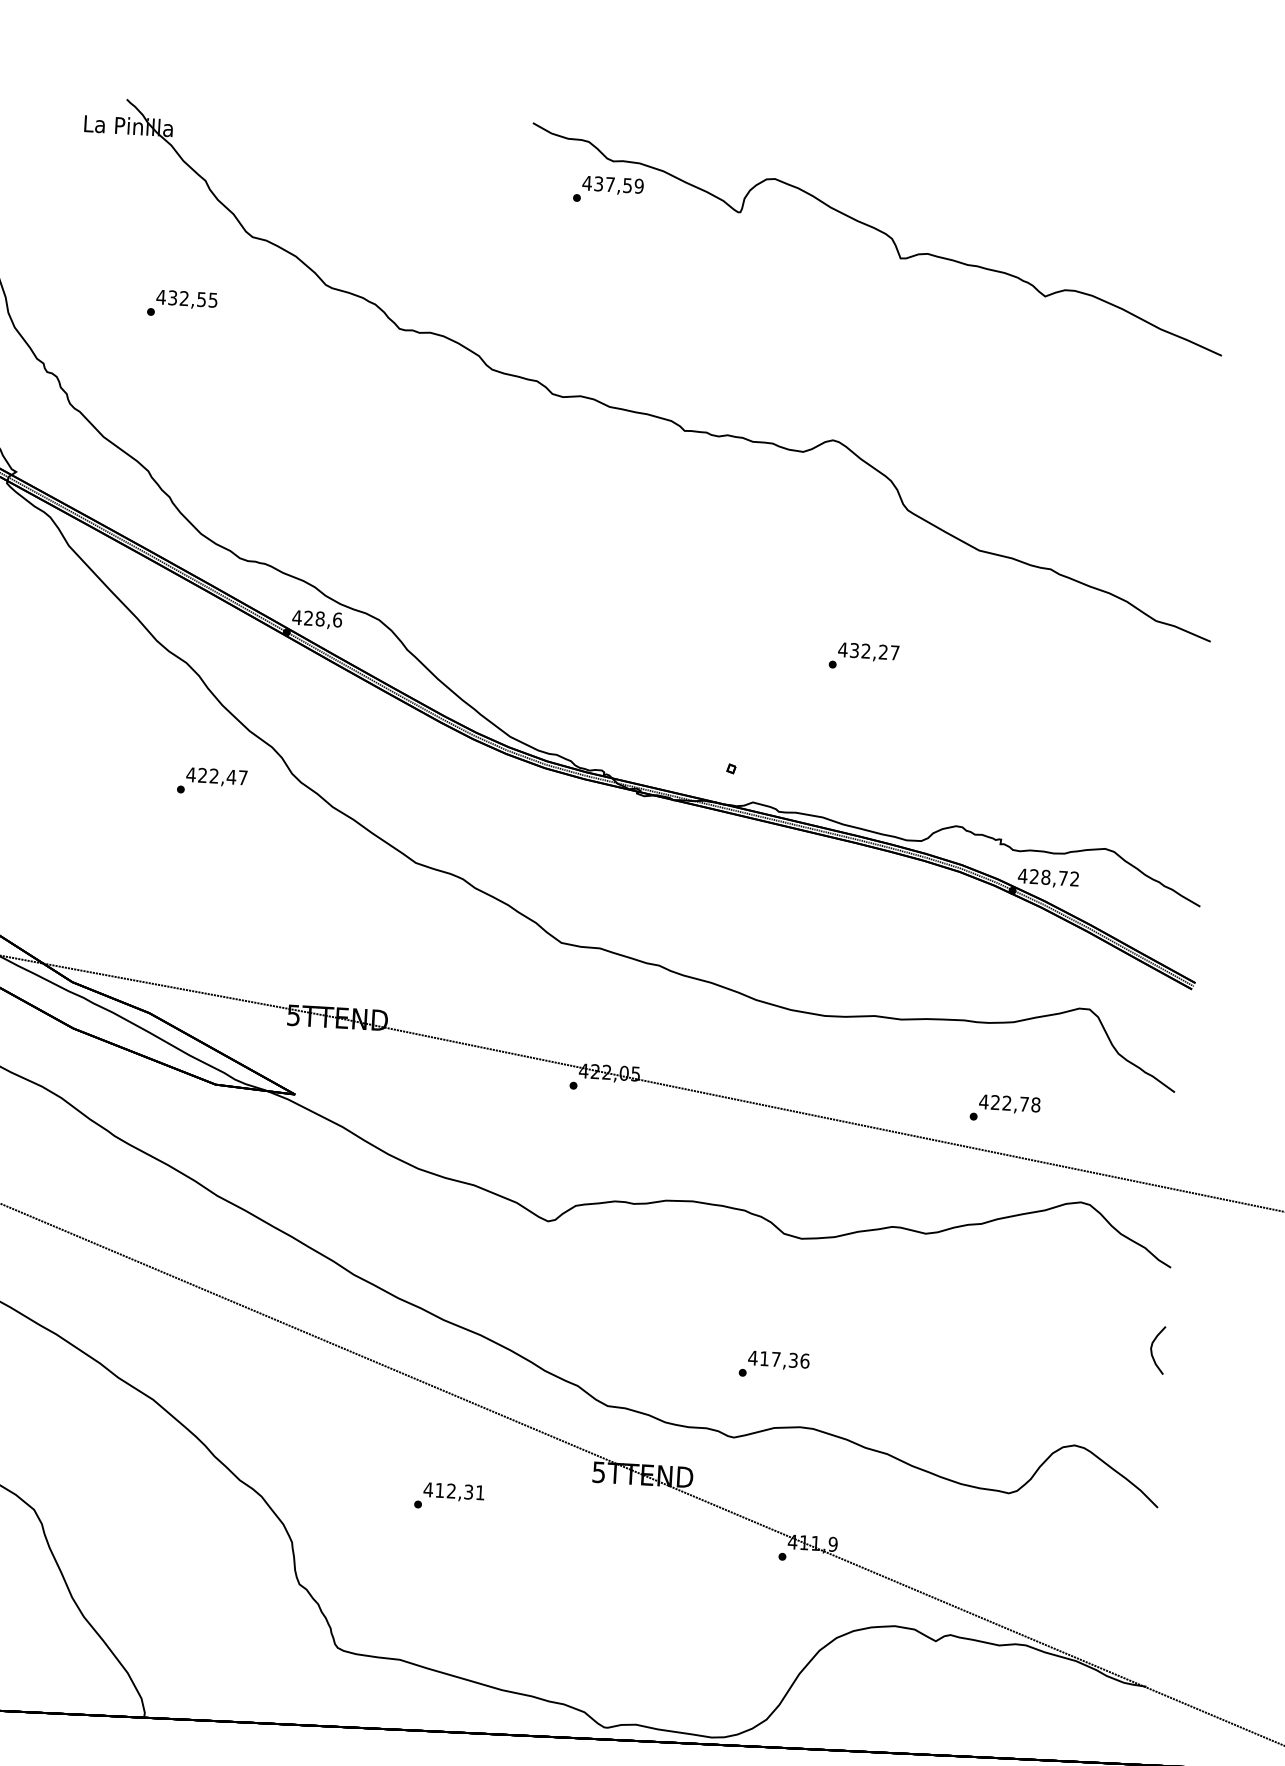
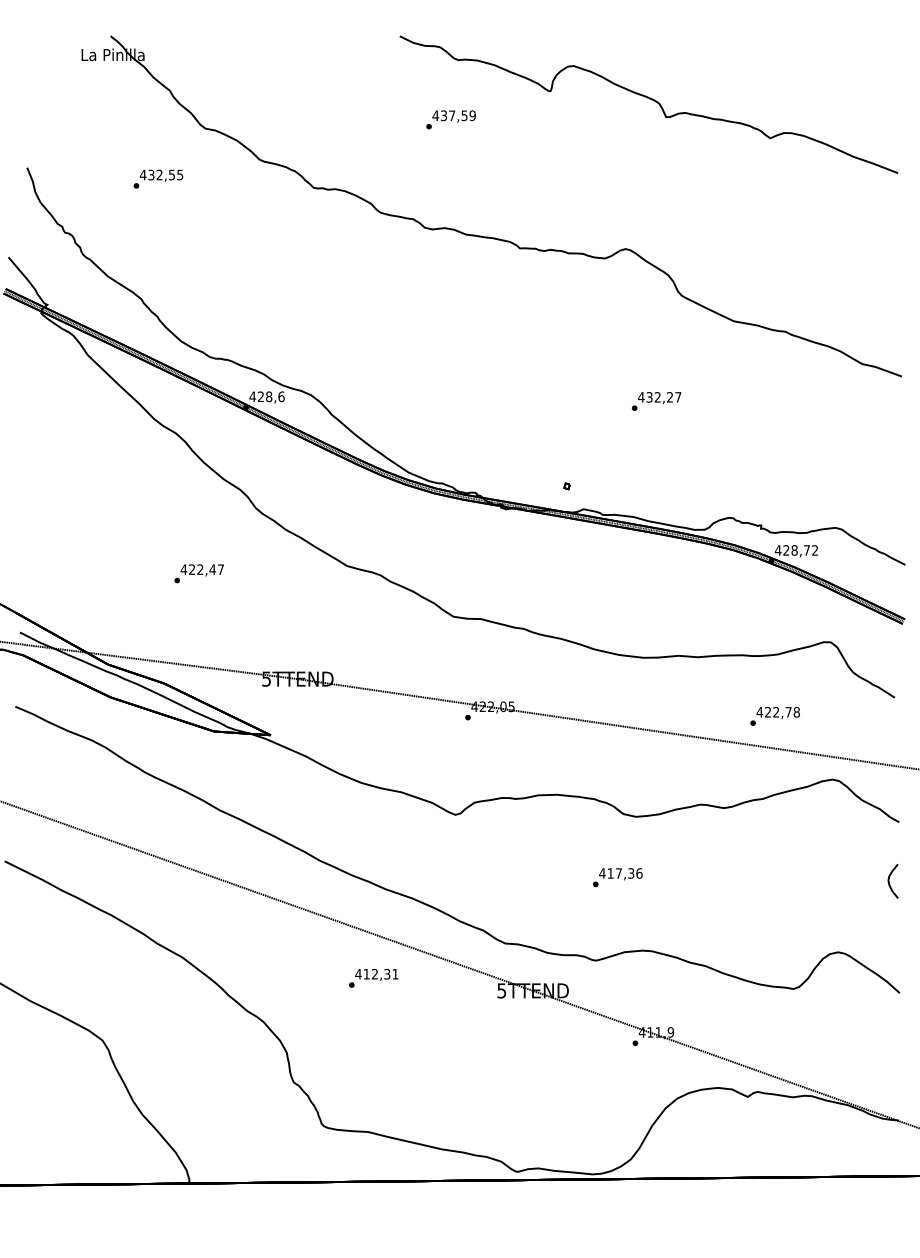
text: (607, 189) -> (450, 119), moved
text: (211, 781) -> (198, 573), moved
text: (773, 1364) -> (617, 877), moved
text: (449, 1495) -> (373, 977), moved

